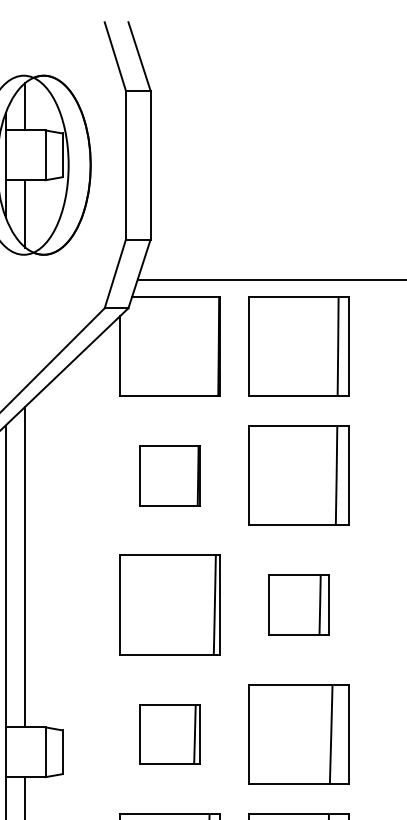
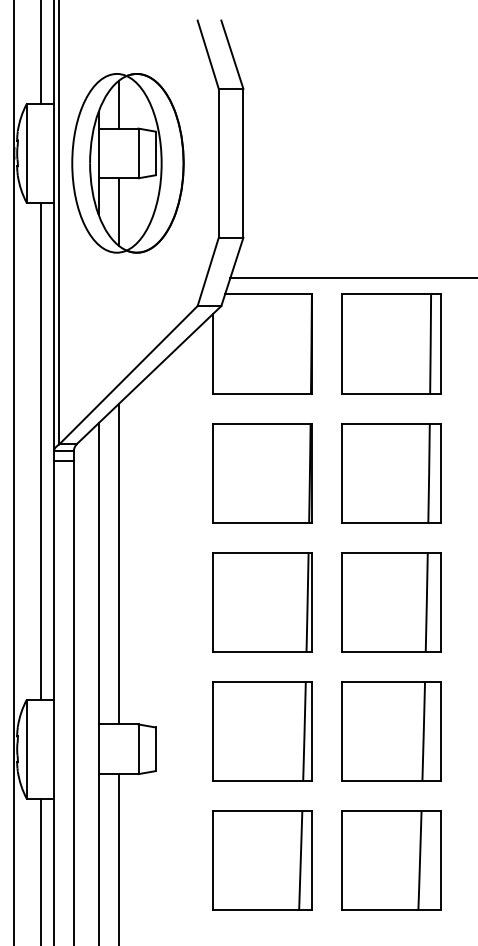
part: (169, 475) -> (262, 473), size x1.67
part: (298, 605) -> (391, 602), size x1.67
part: (169, 734) -> (262, 731), size x1.67

